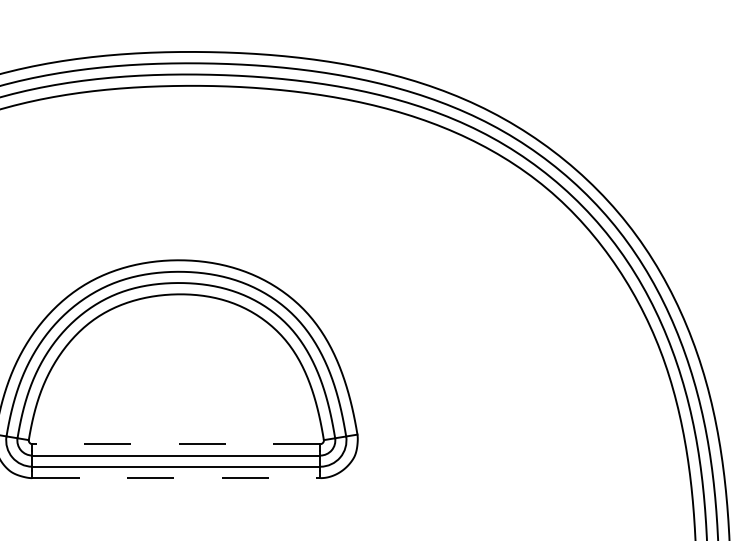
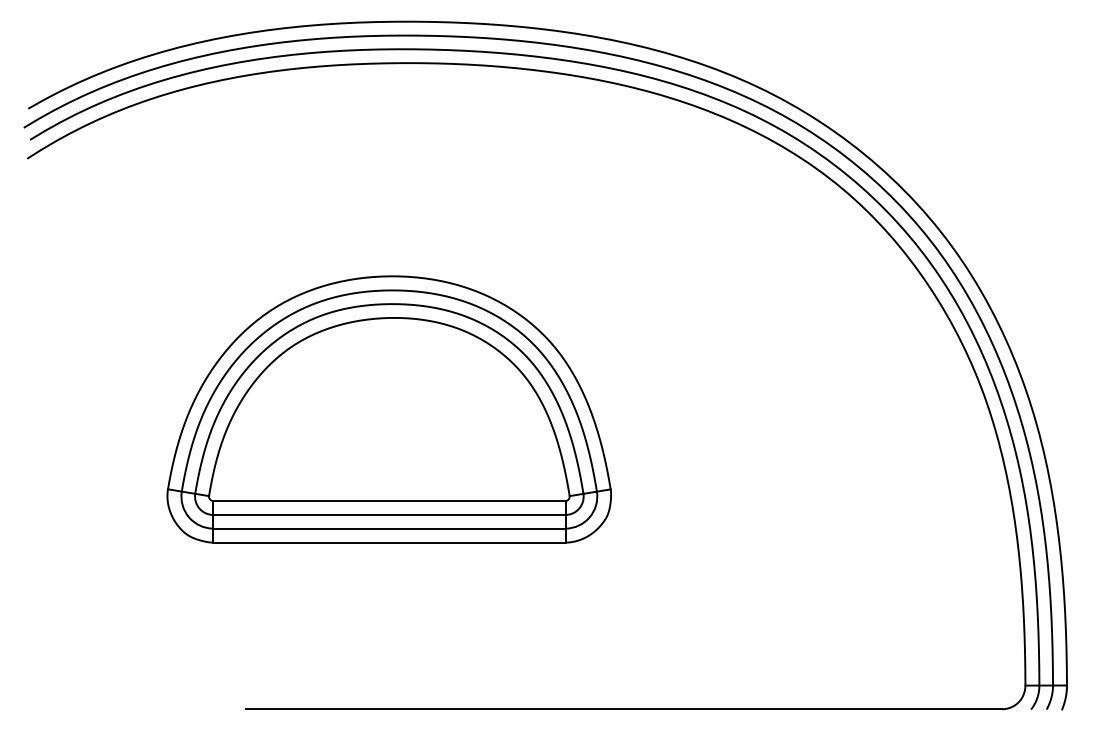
line: (175, 444) -> (388, 501), dashed -> solid
line: (176, 478) -> (389, 542), dashed -> solid

